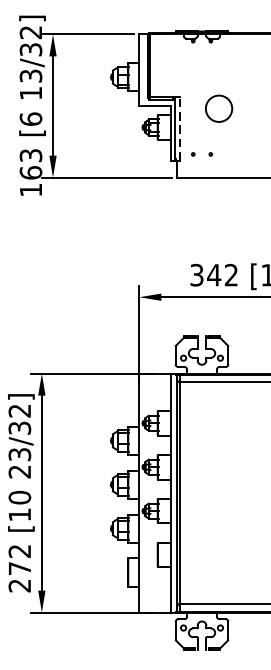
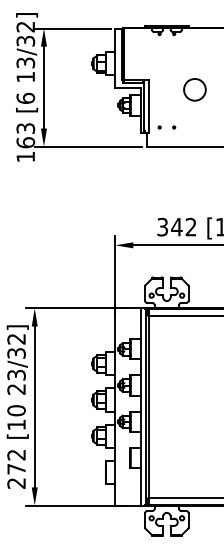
circle: (218, 108) -> (194, 89), moved
line: (179, 128) -> (148, 106), dashed -> solid

